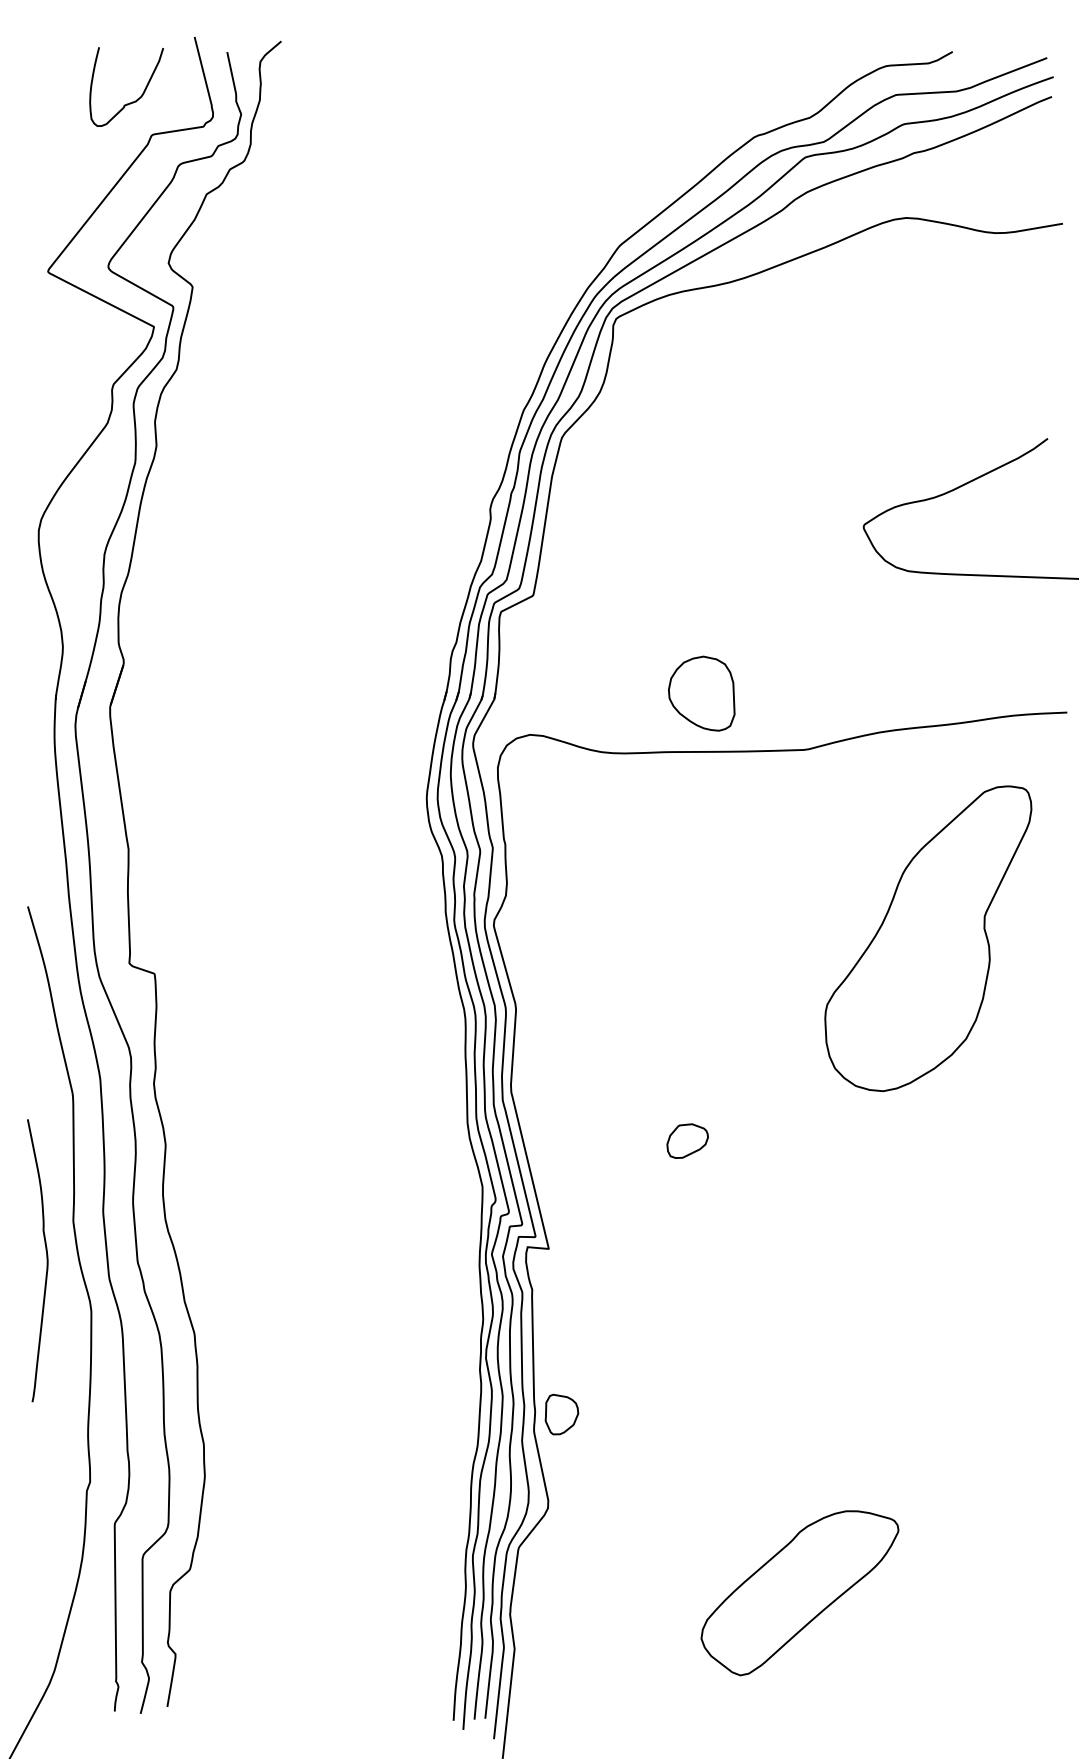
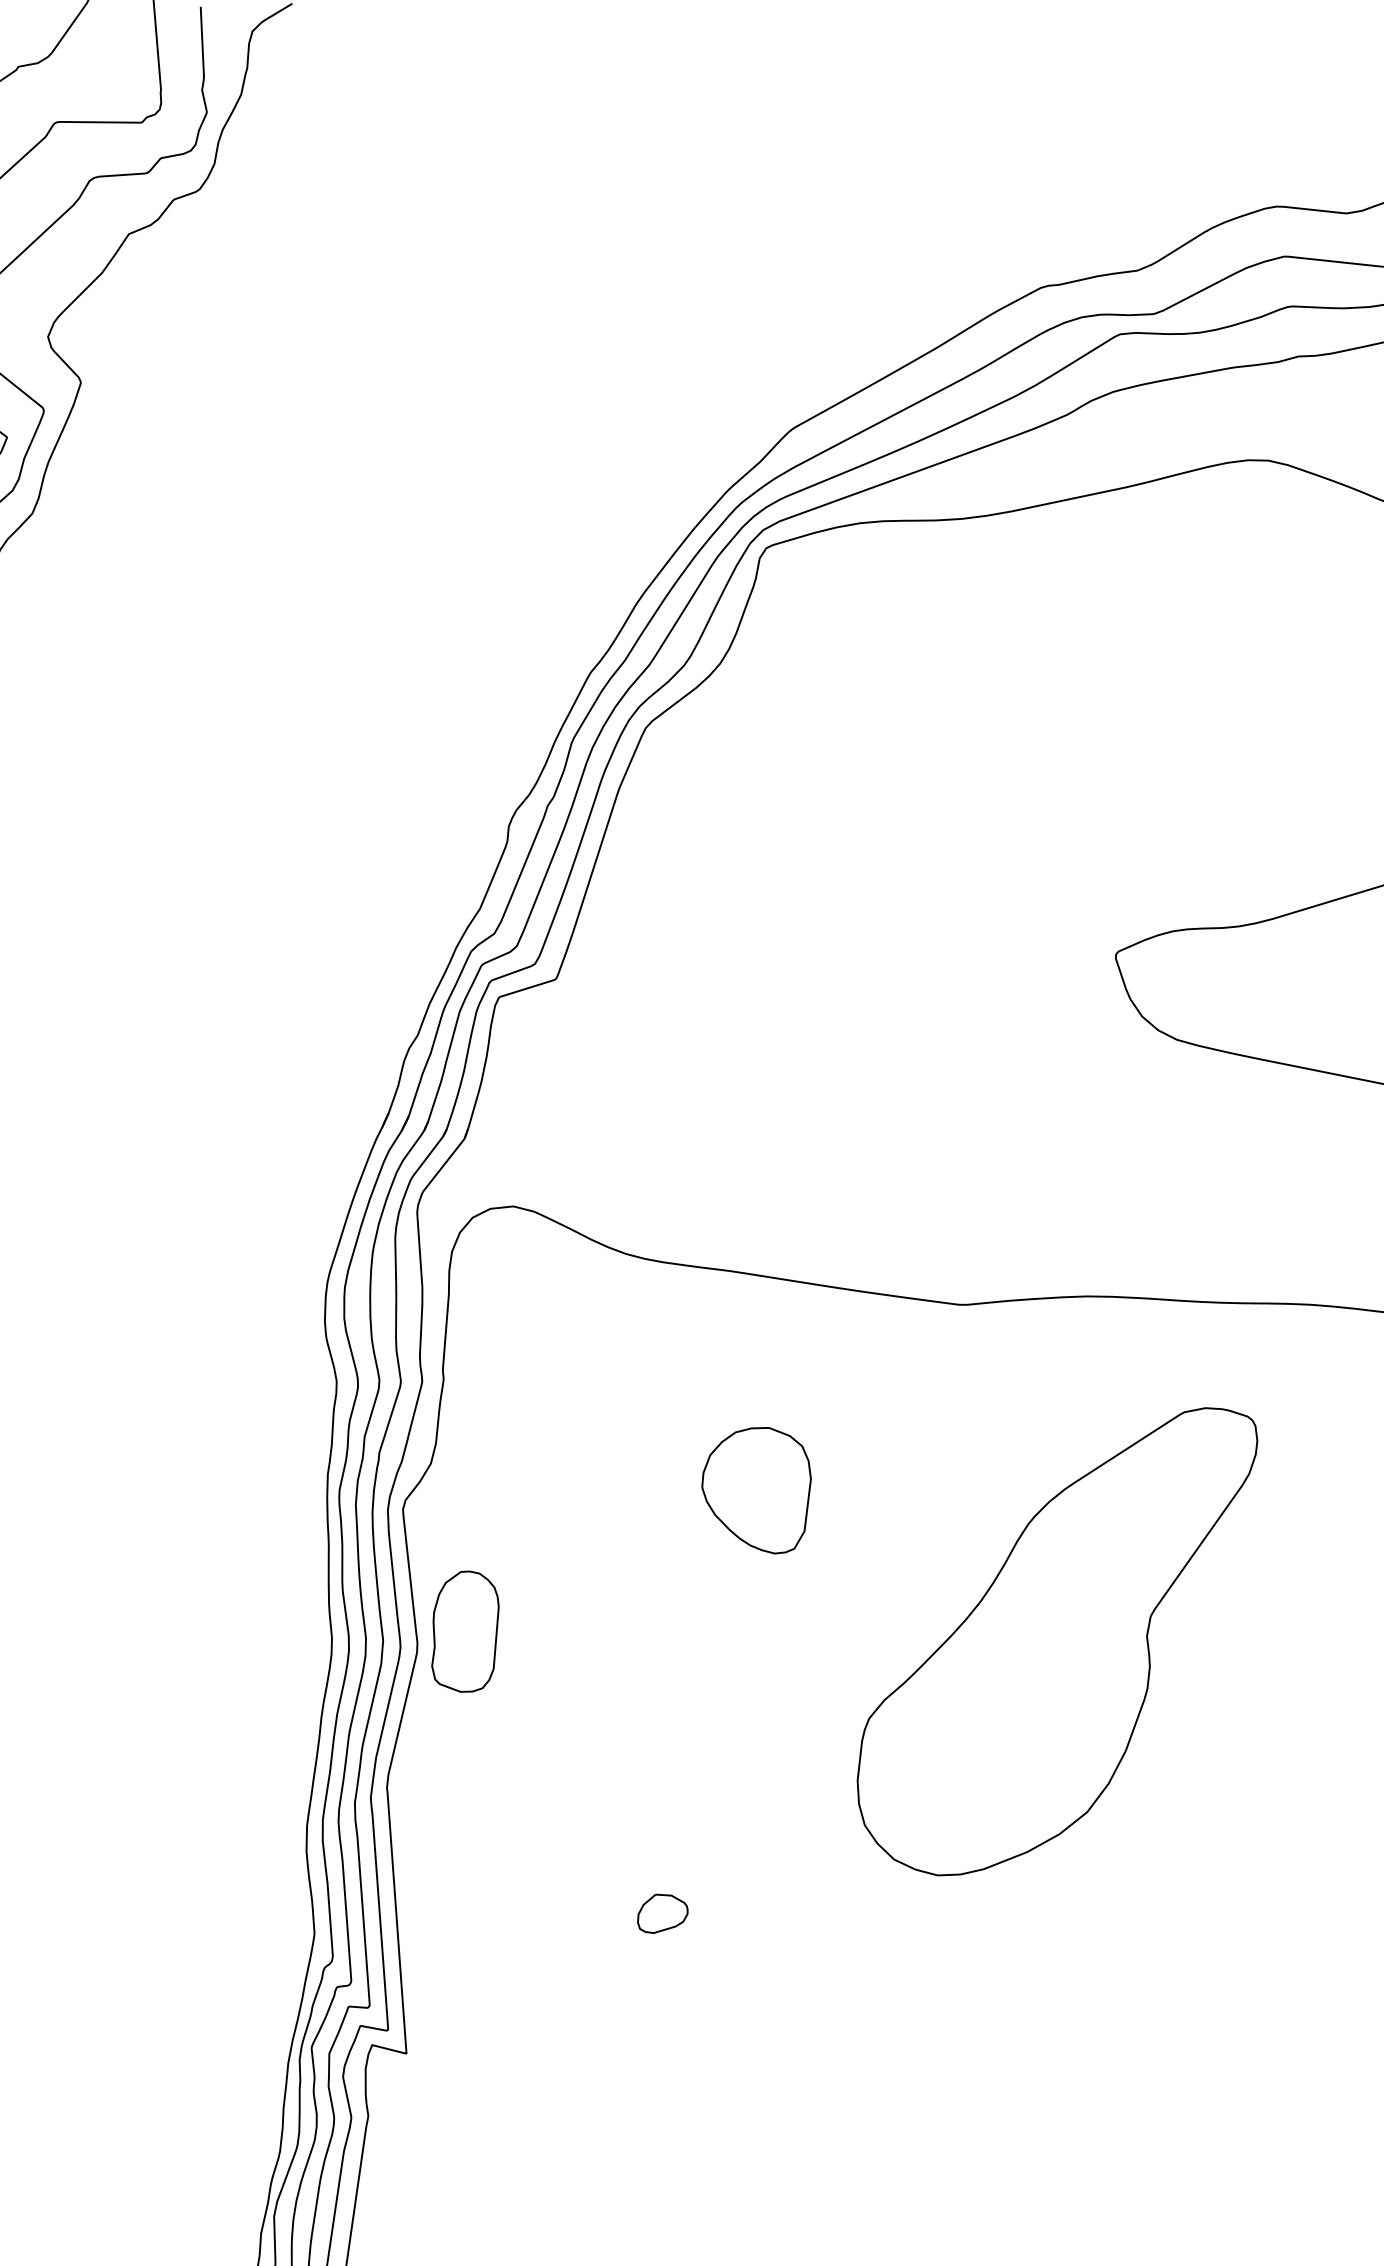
part: (701, 693) -> (755, 1487), moved
part: (928, 938) -> (1052, 1637), moved
part: (542, 992) -> (464, 1631), added
part: (687, 1141) -> (662, 1914), size x0.71

